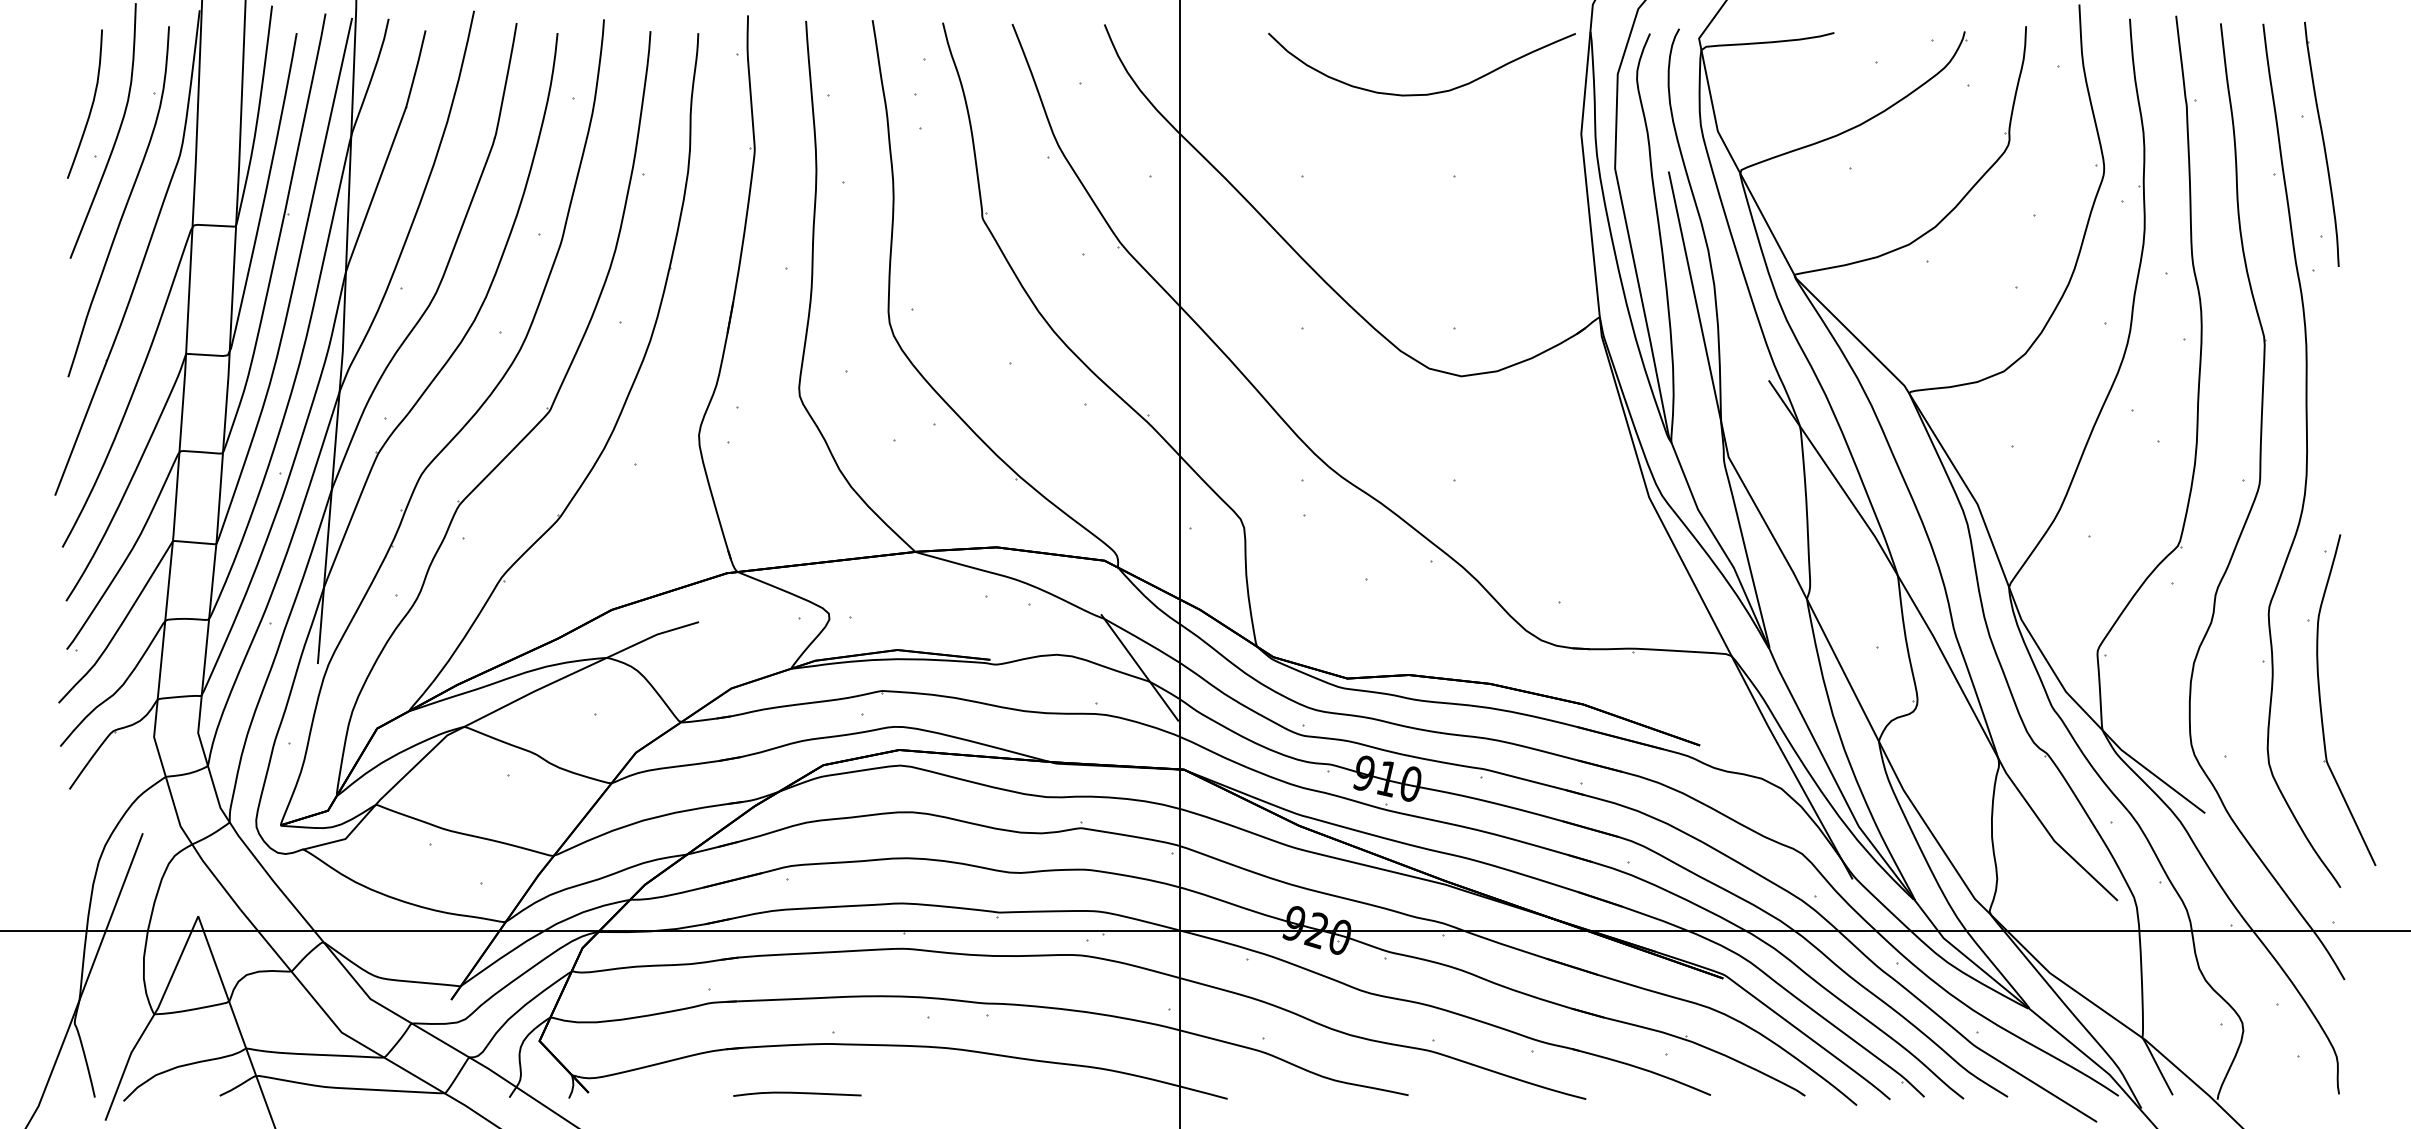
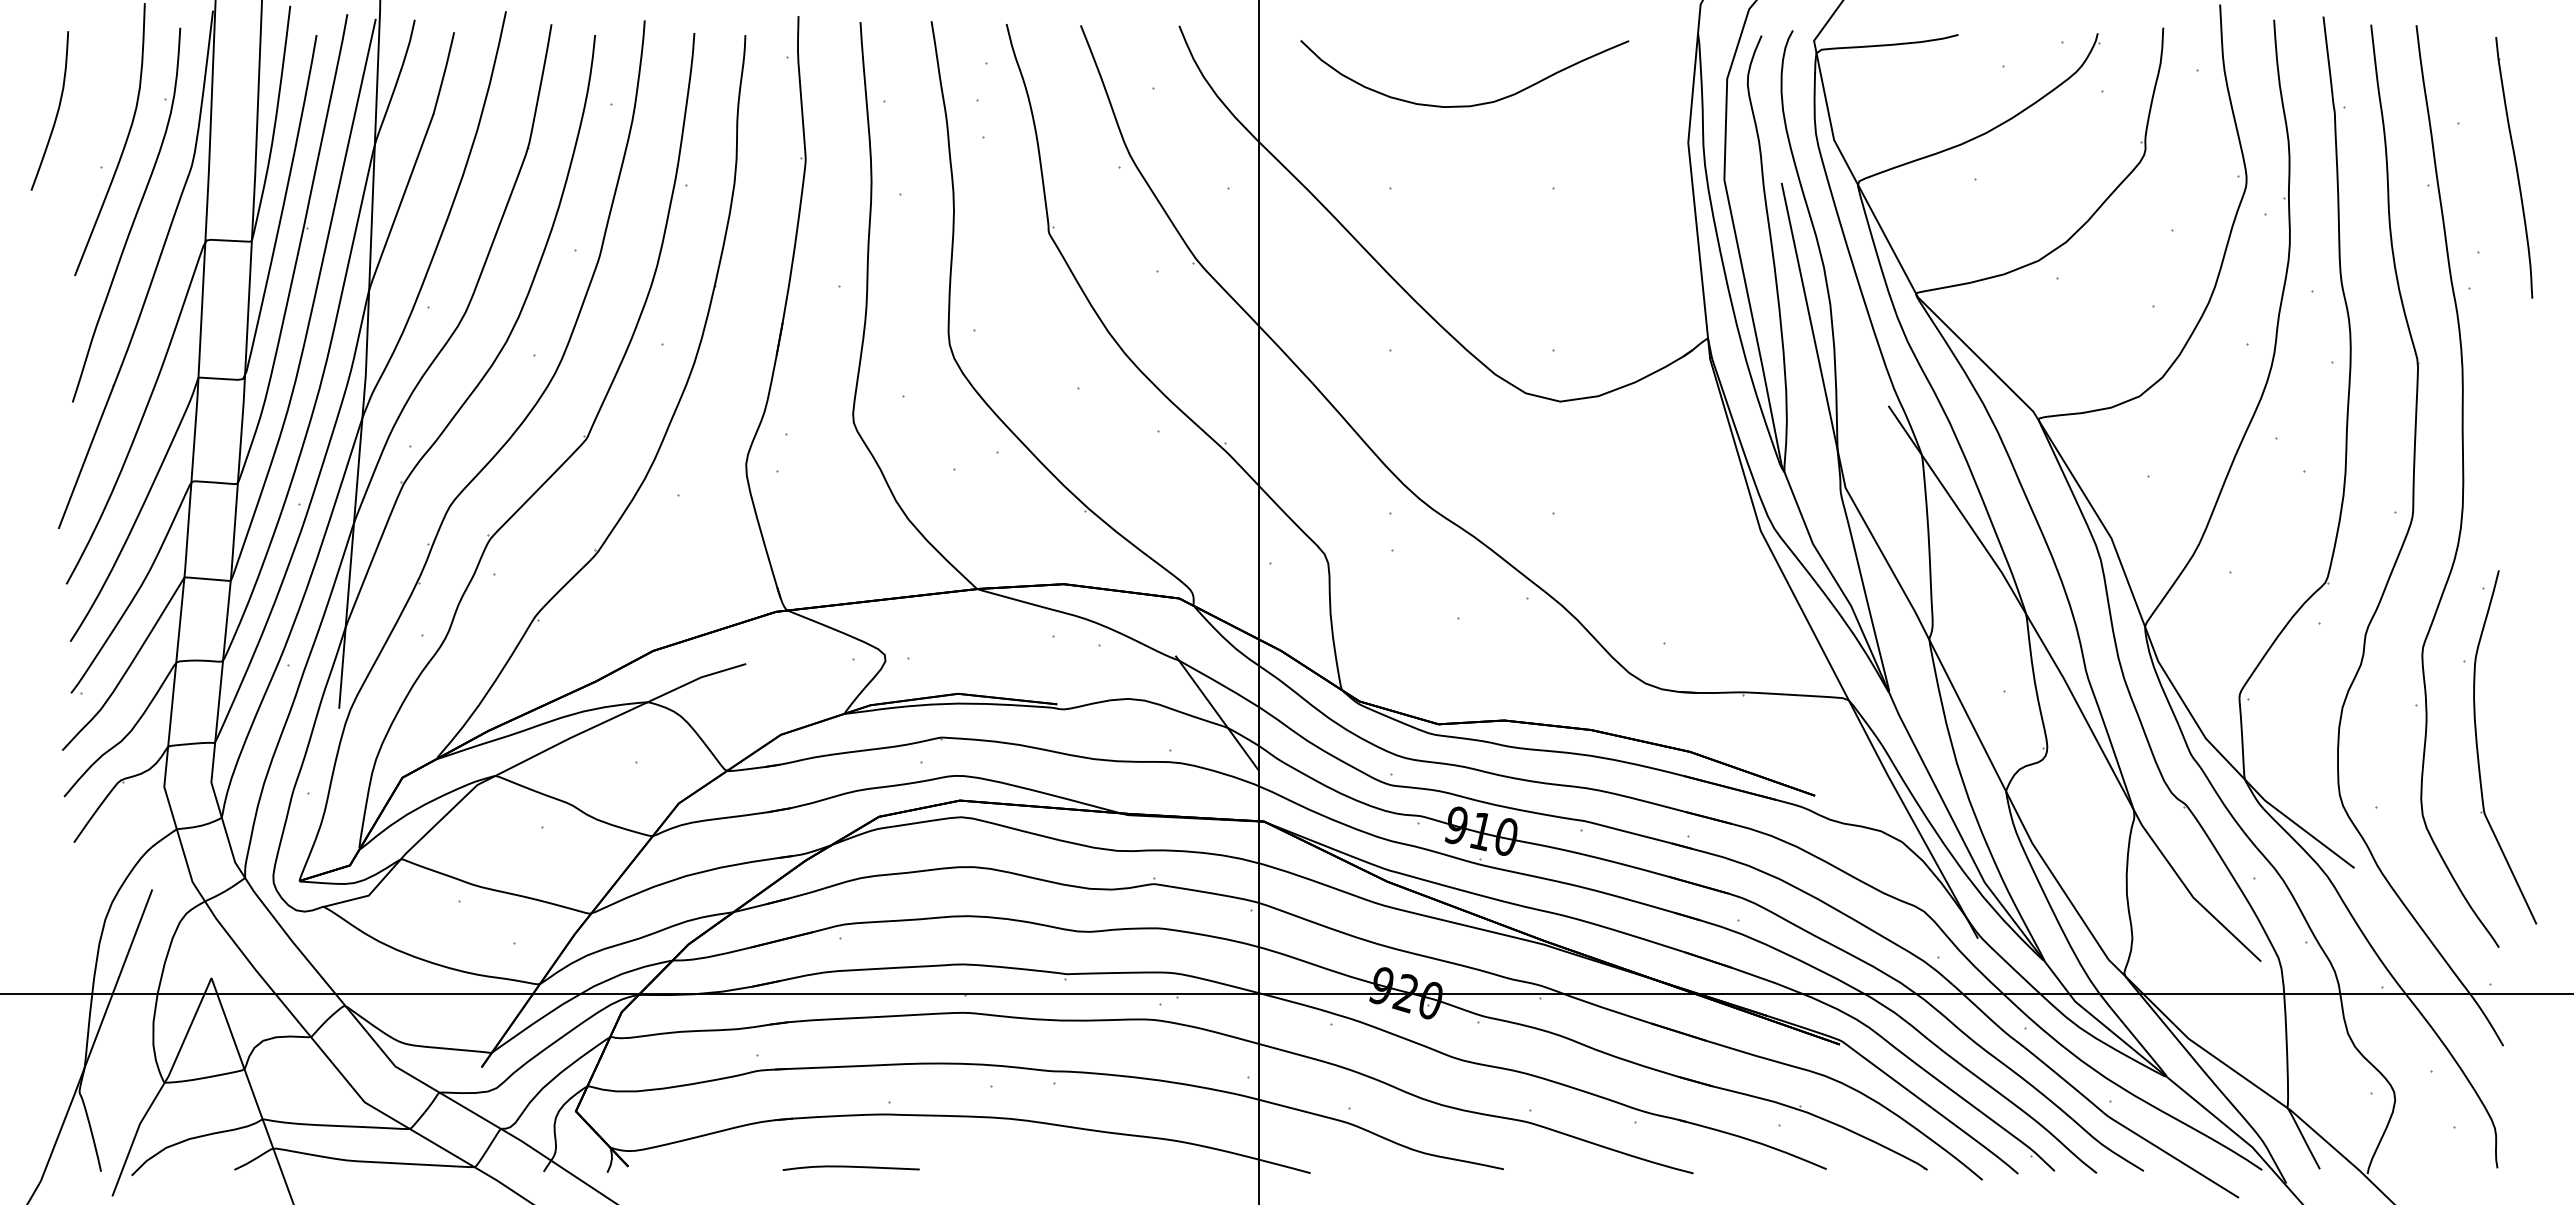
curve: (1426, 93) -> (1469, 104), moved
curve: (91, 104) -> (56, 111), moved
part: (2321, 143) -> (2513, 166), moved

